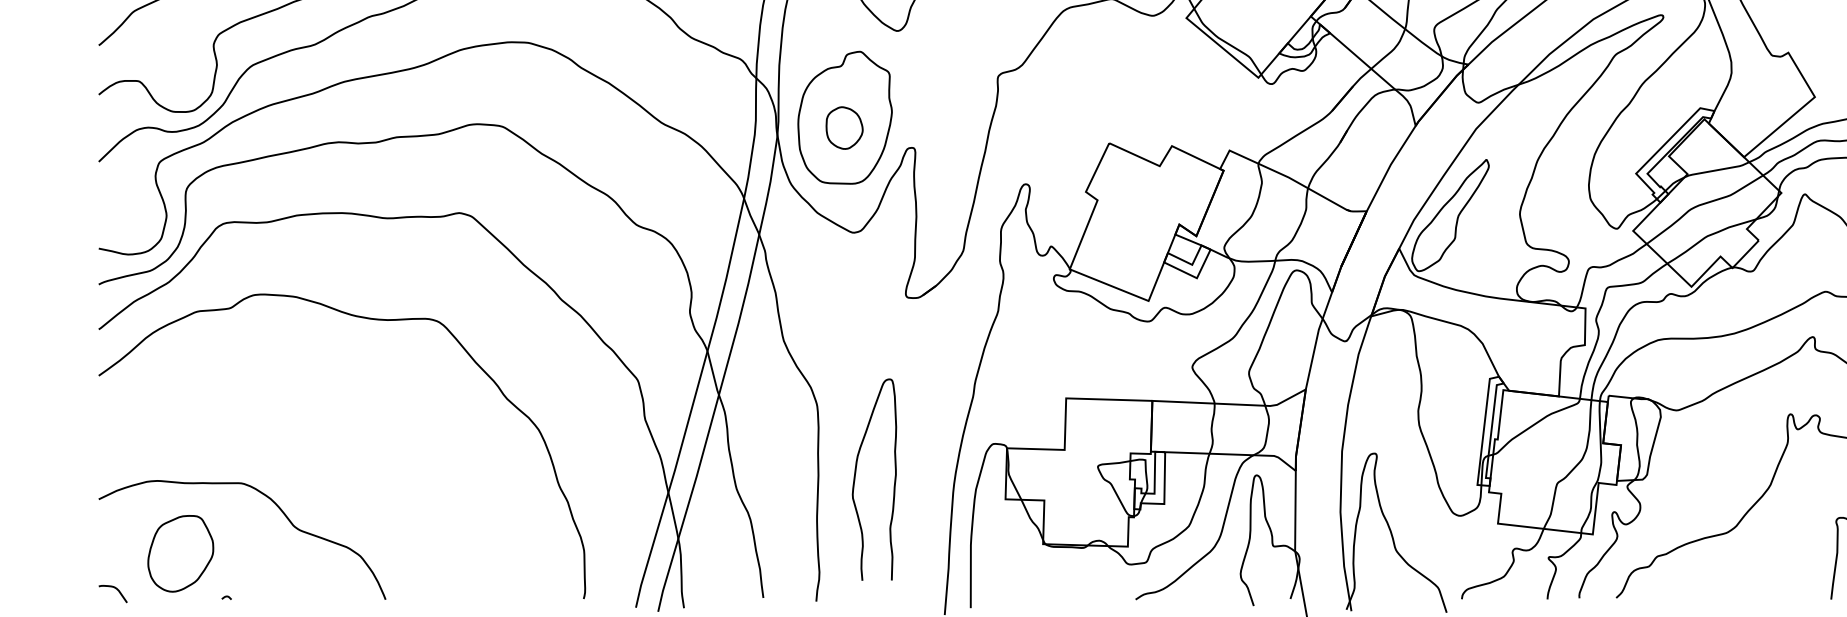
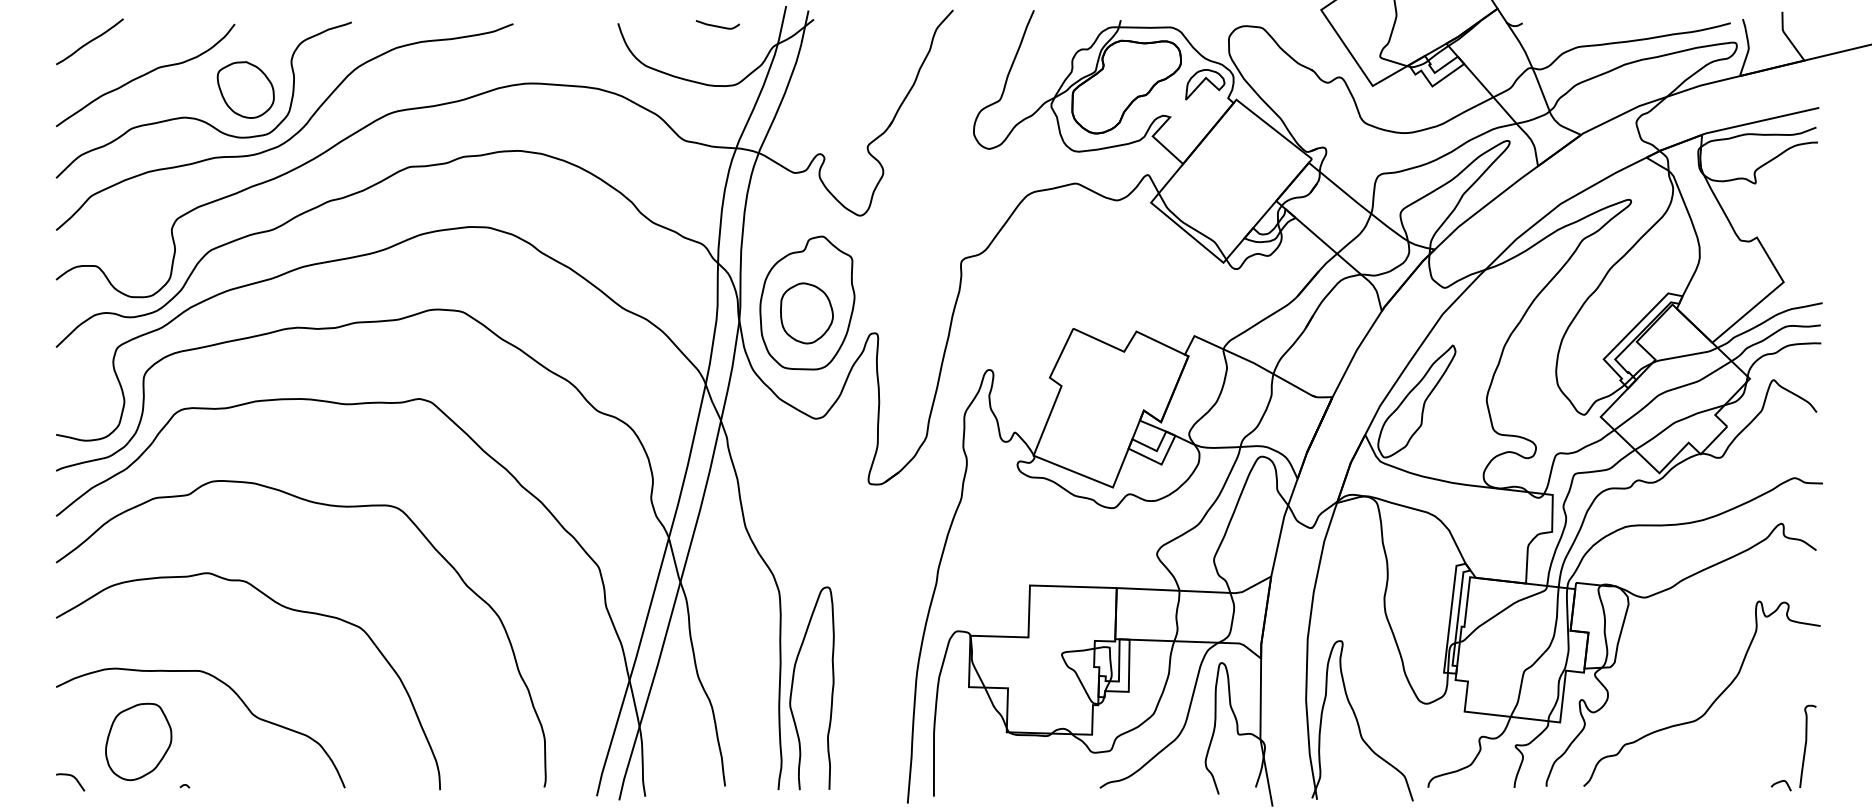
part: (844, 128) -> (806, 313), size x1.43
curve: (324, 420) -> (283, 607), added
curve: (856, 475) -> (793, 684), moved
curve: (1809, 595) -> (1778, 783), added

